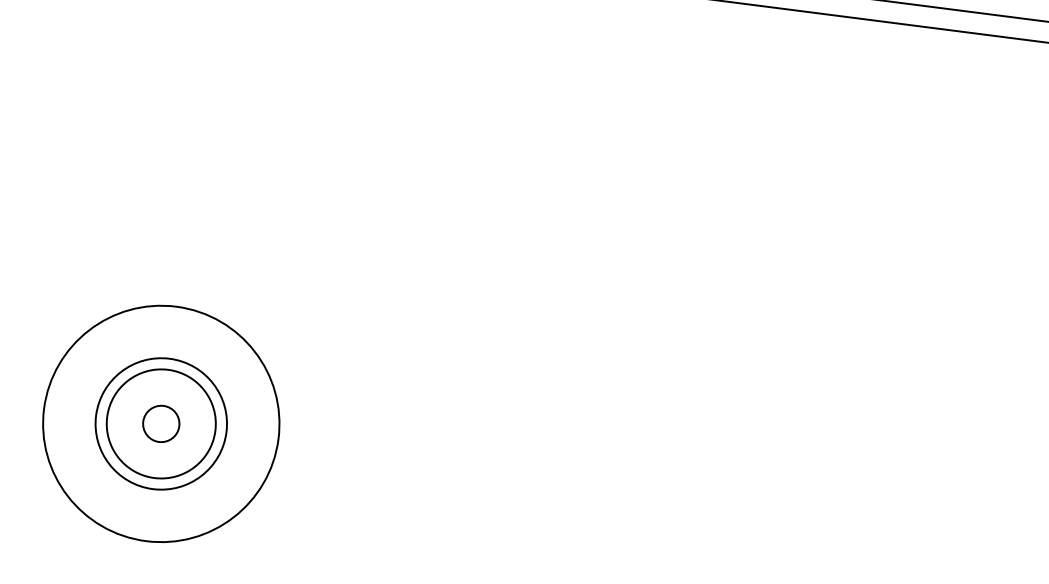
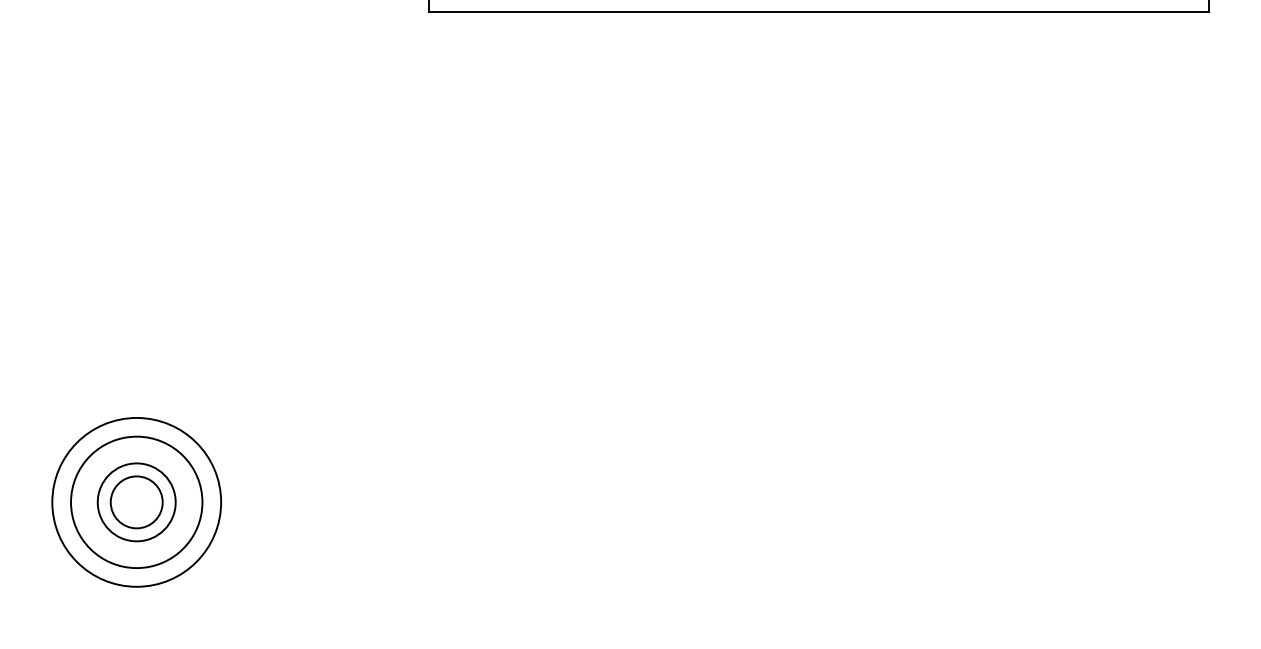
circle: (161, 423) -> (136, 501), size x0.71
circle: (161, 424) -> (136, 502), size x0.71
circle: (161, 424) -> (136, 502), size x1.43

